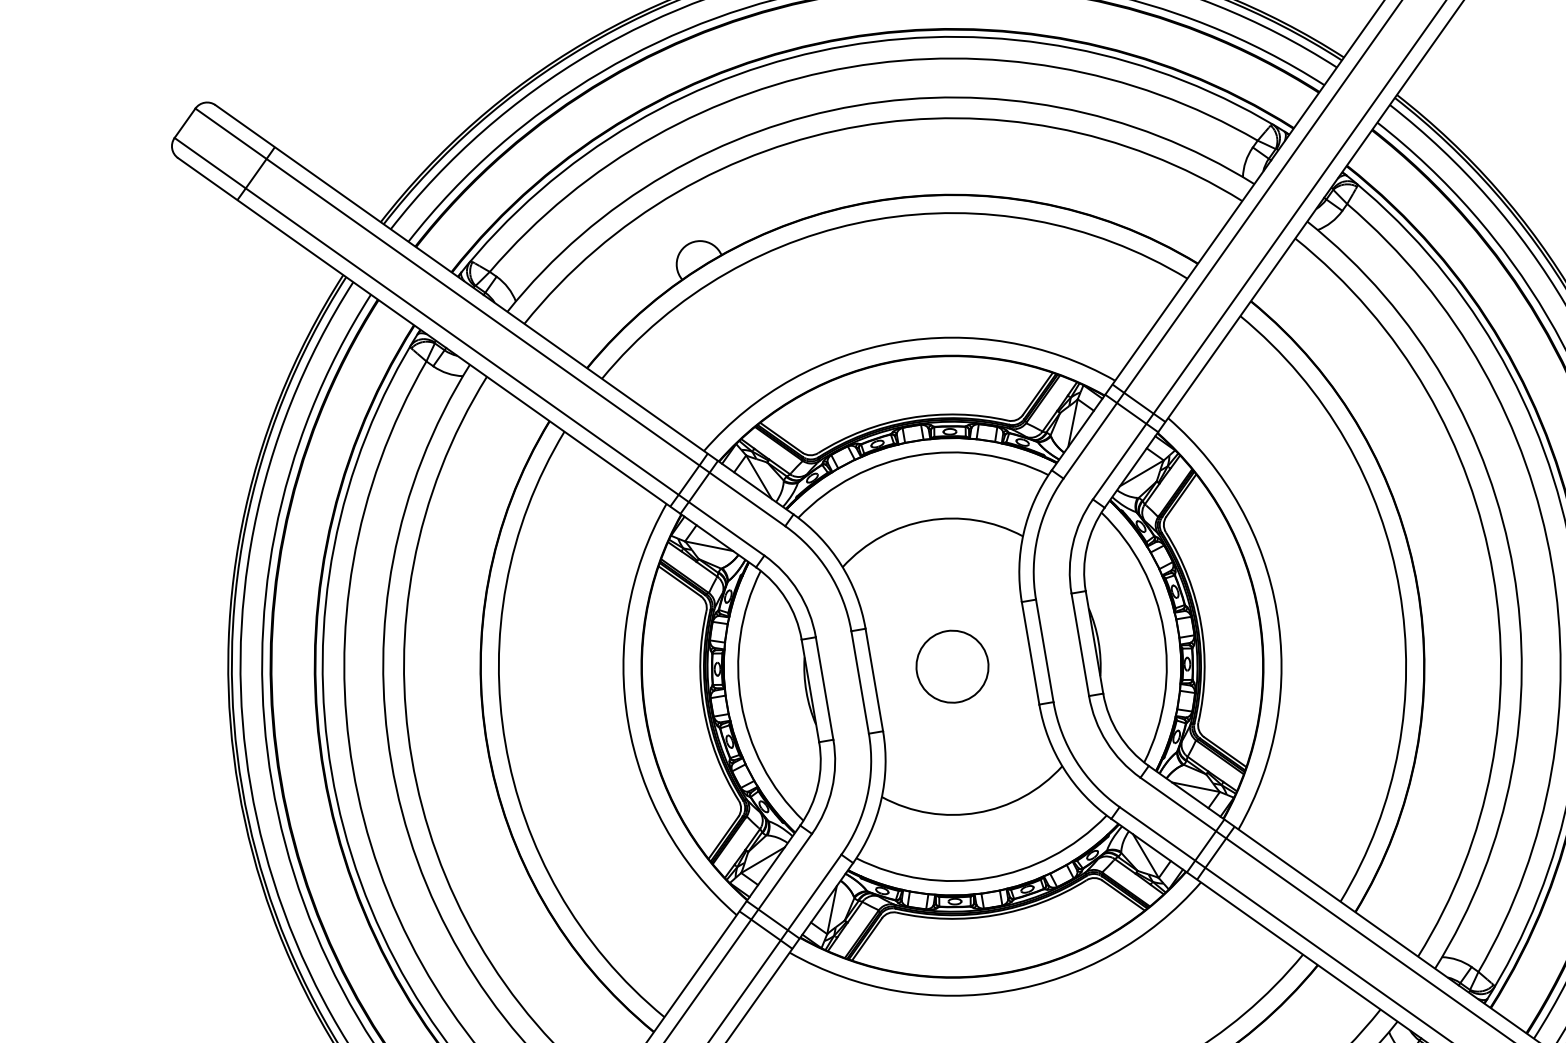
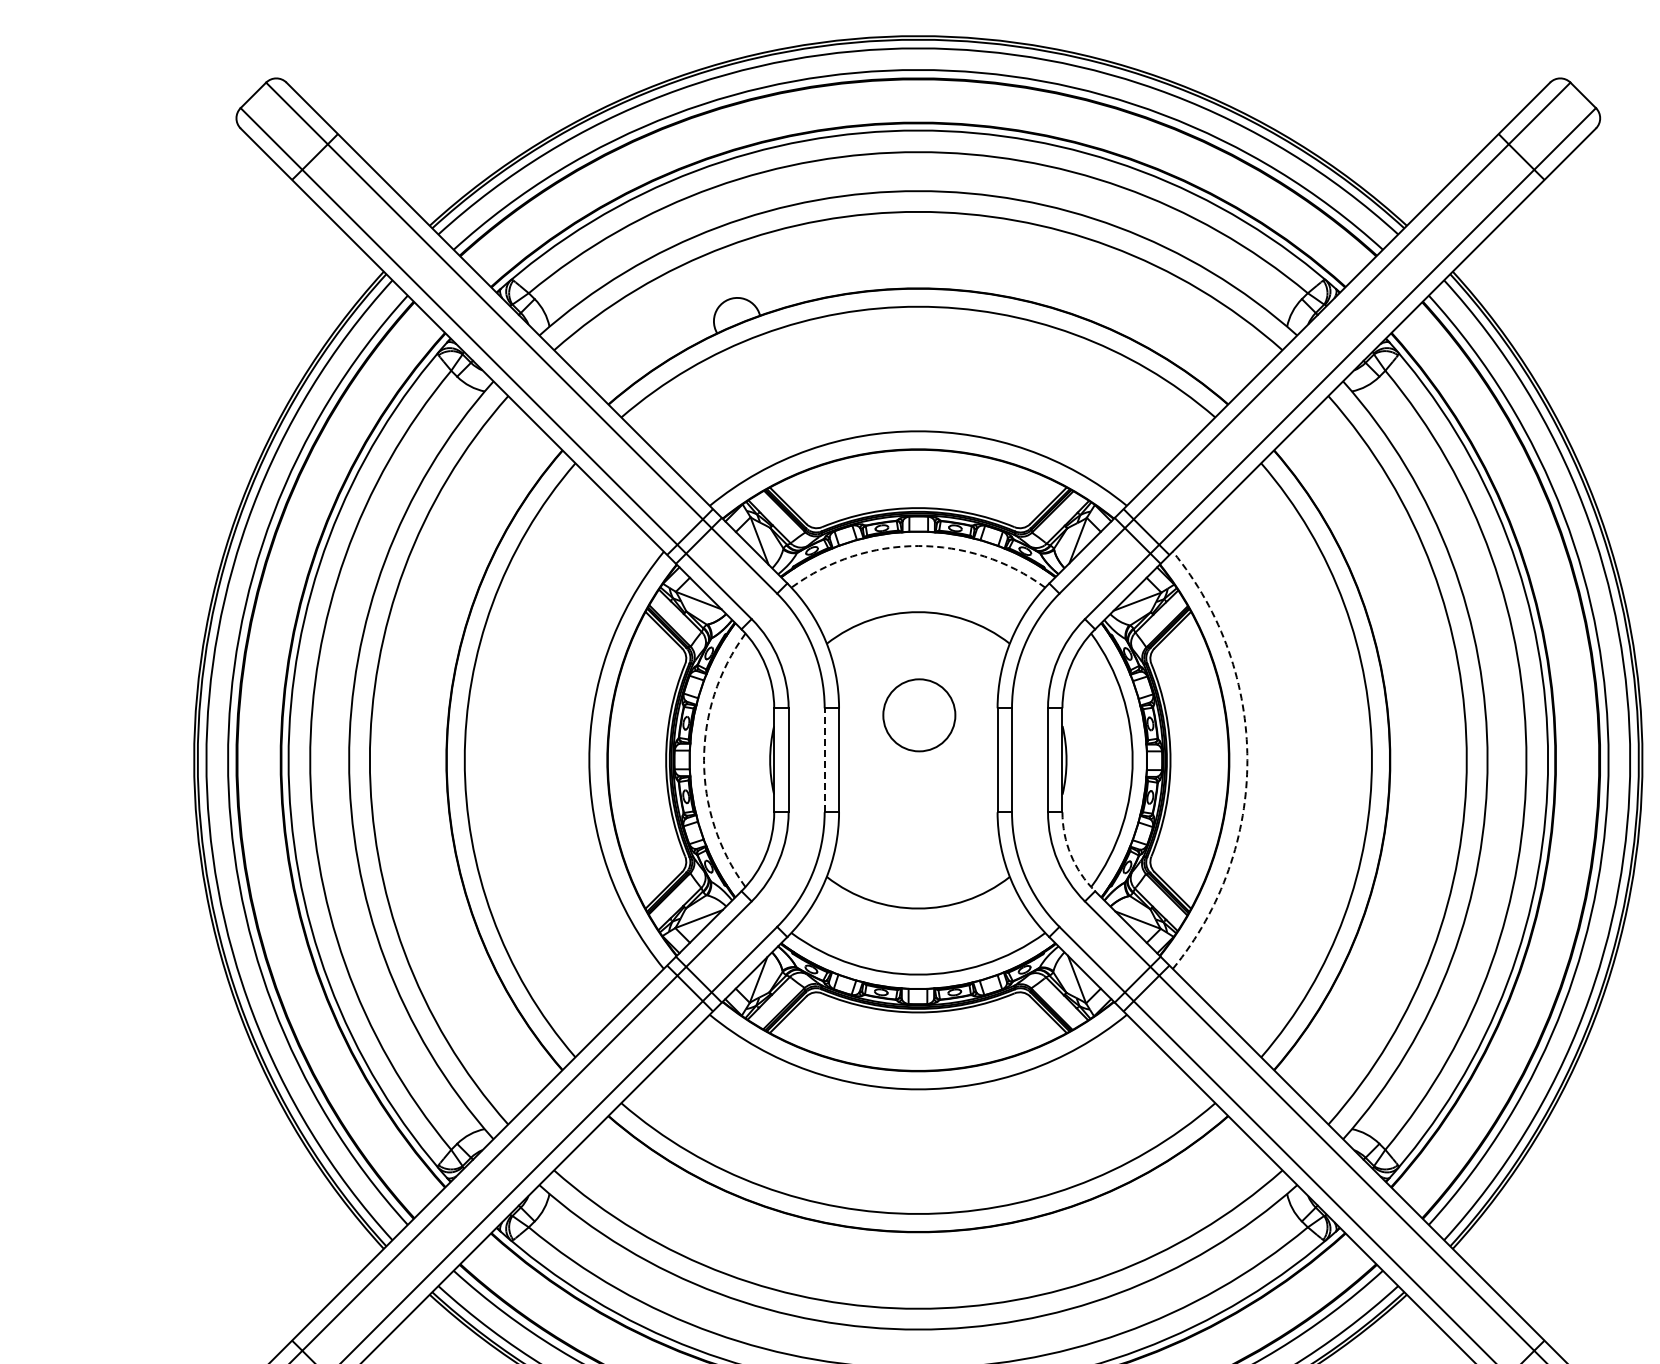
arc: (916, 455) -> (918, 546), solid -> dashed
arc: (1276, 611) -> (1247, 760), solid -> dashed
circle: (952, 666) -> (919, 715), moved
line: (860, 682) -> (824, 760), solid -> dashed
arc: (741, 702) -> (704, 760), solid -> dashed
arc: (1118, 734) -> (1070, 855), solid -> dashed

